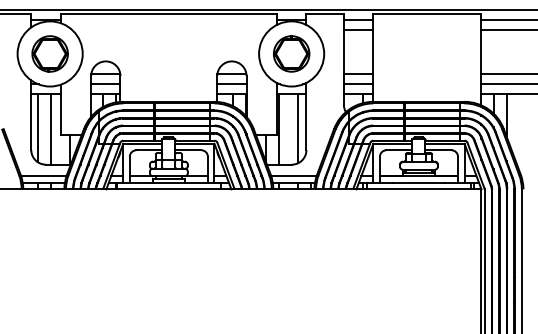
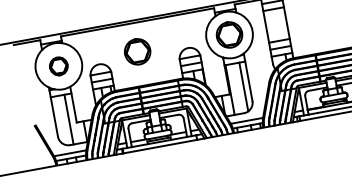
part: (49, 53) -> (58, 66), size x0.7
part: (161, 53) -> (137, 51), added
line: (37, 128) -> (59, 120), removed

